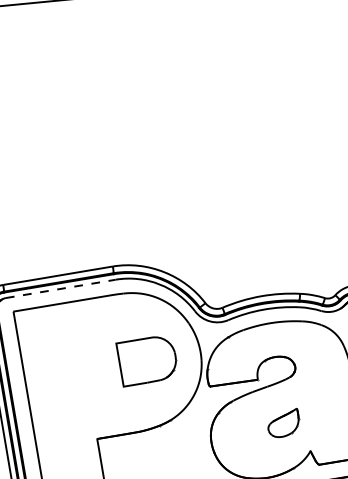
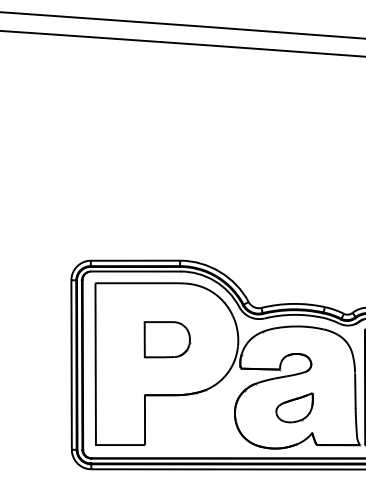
line: (60, 288) -> (135, 271), dashed -> solid
part: (147, 360) -> (167, 339), moved
part: (283, 423) -> (294, 407), size x1.43

